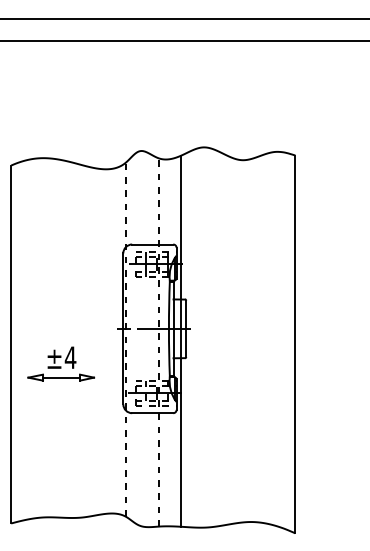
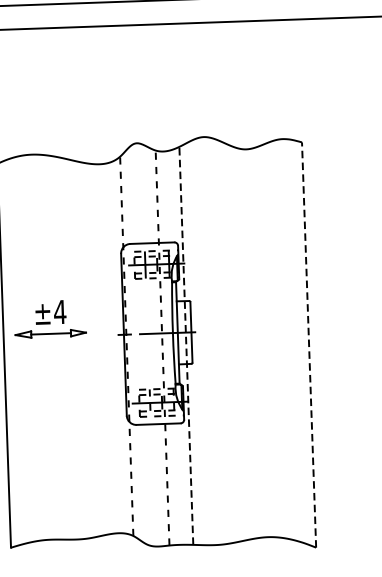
line: (181, 341) -> (186, 346), solid -> dashed
line: (295, 344) -> (309, 345), solid -> dashed
part: (61, 363) -> (50, 318), moved

